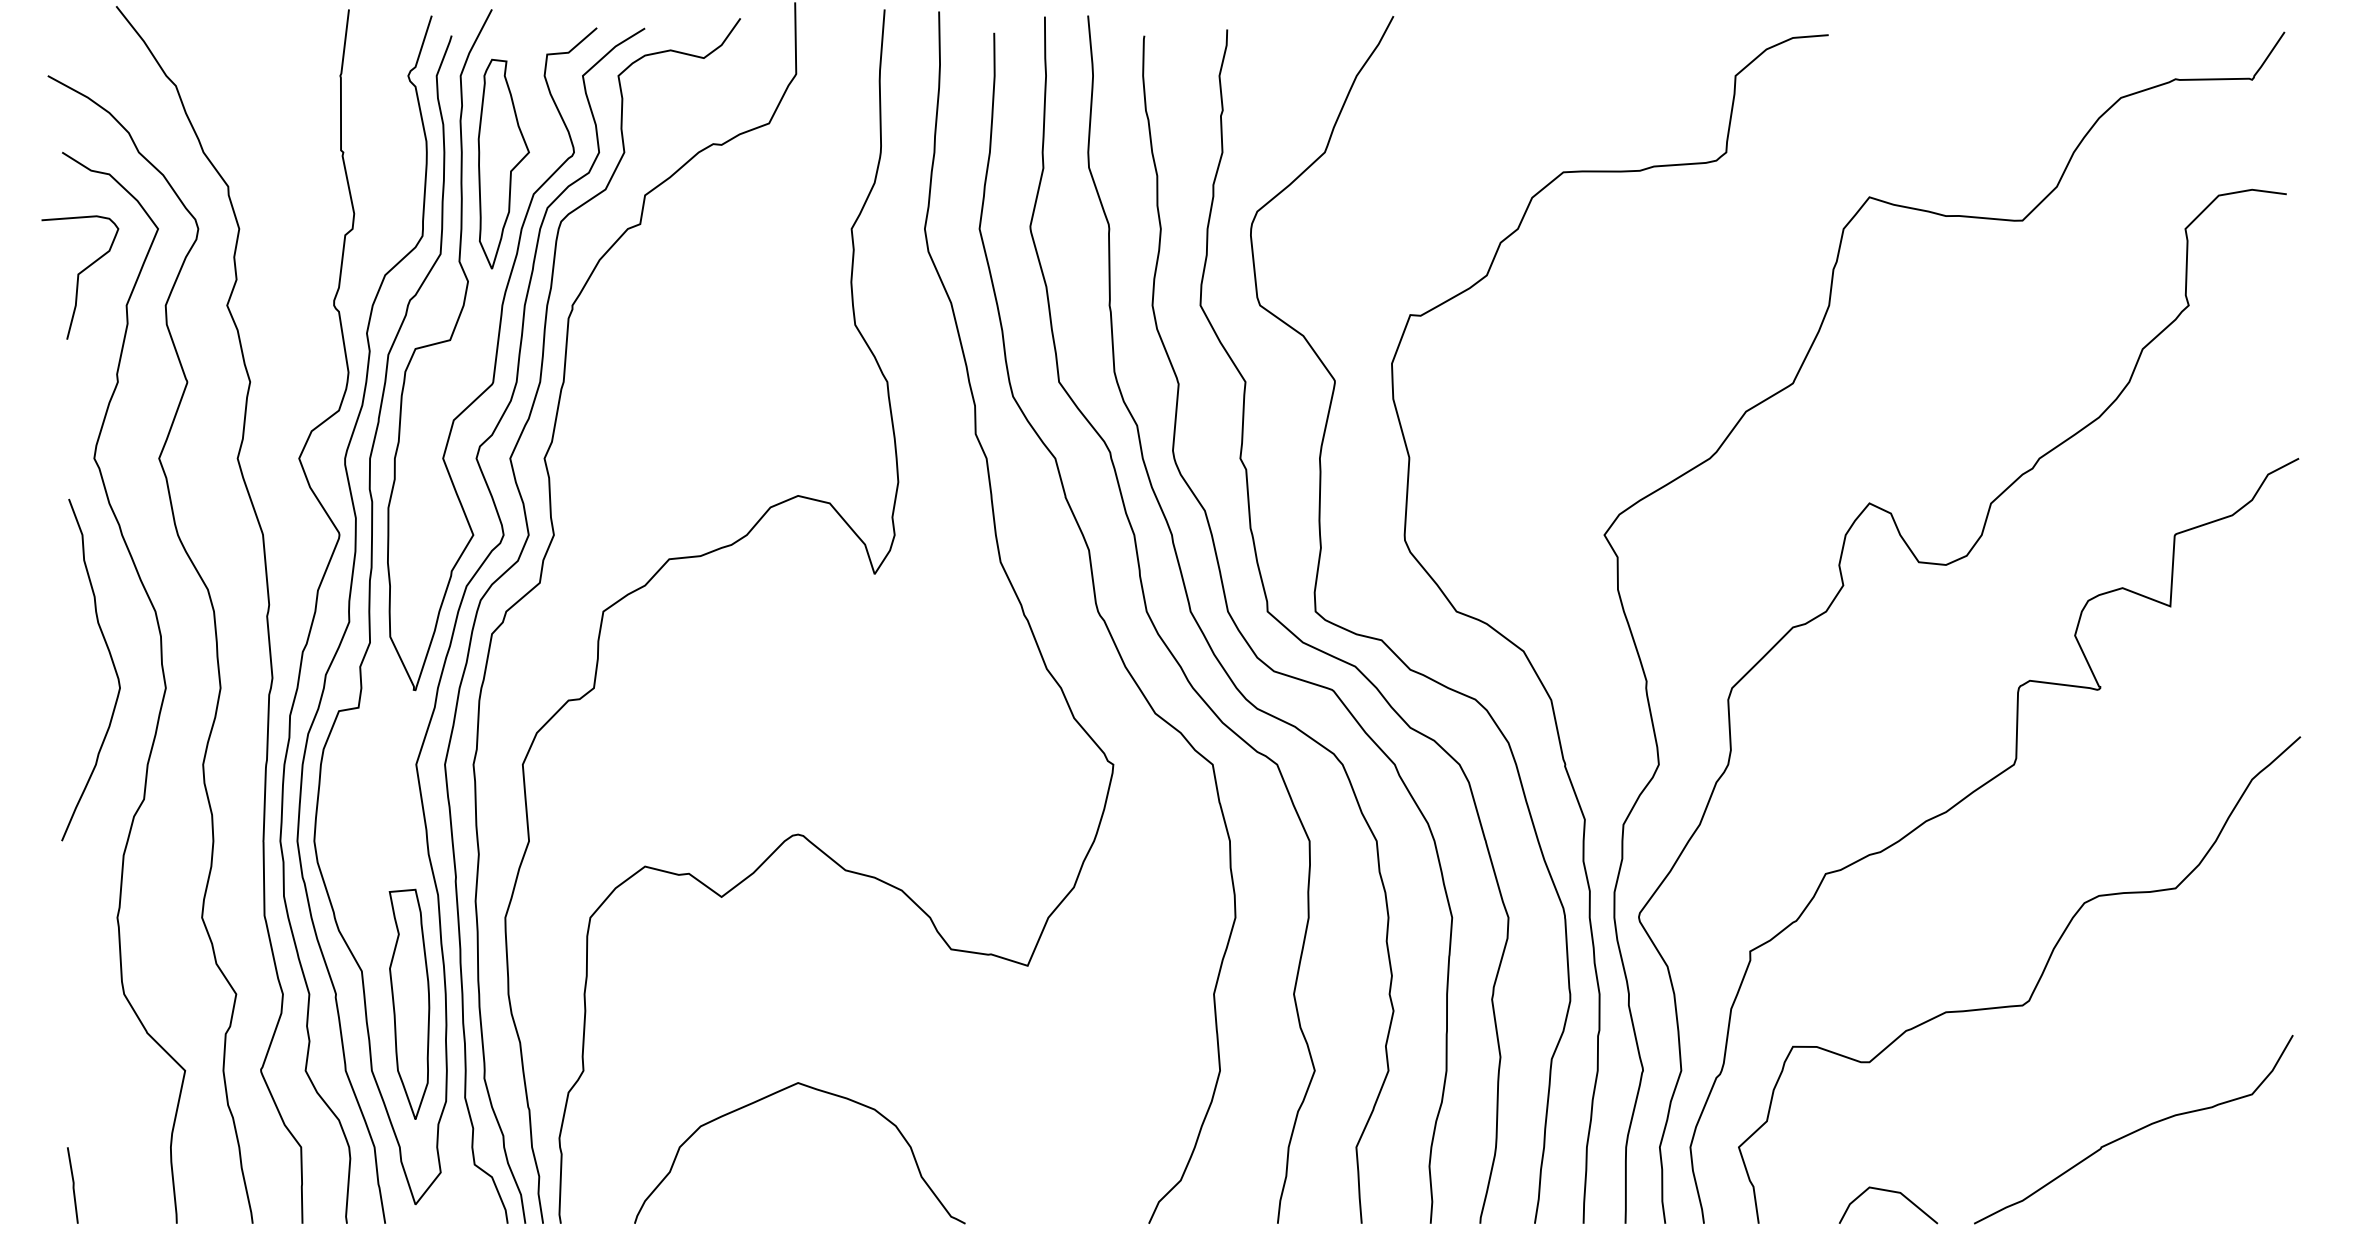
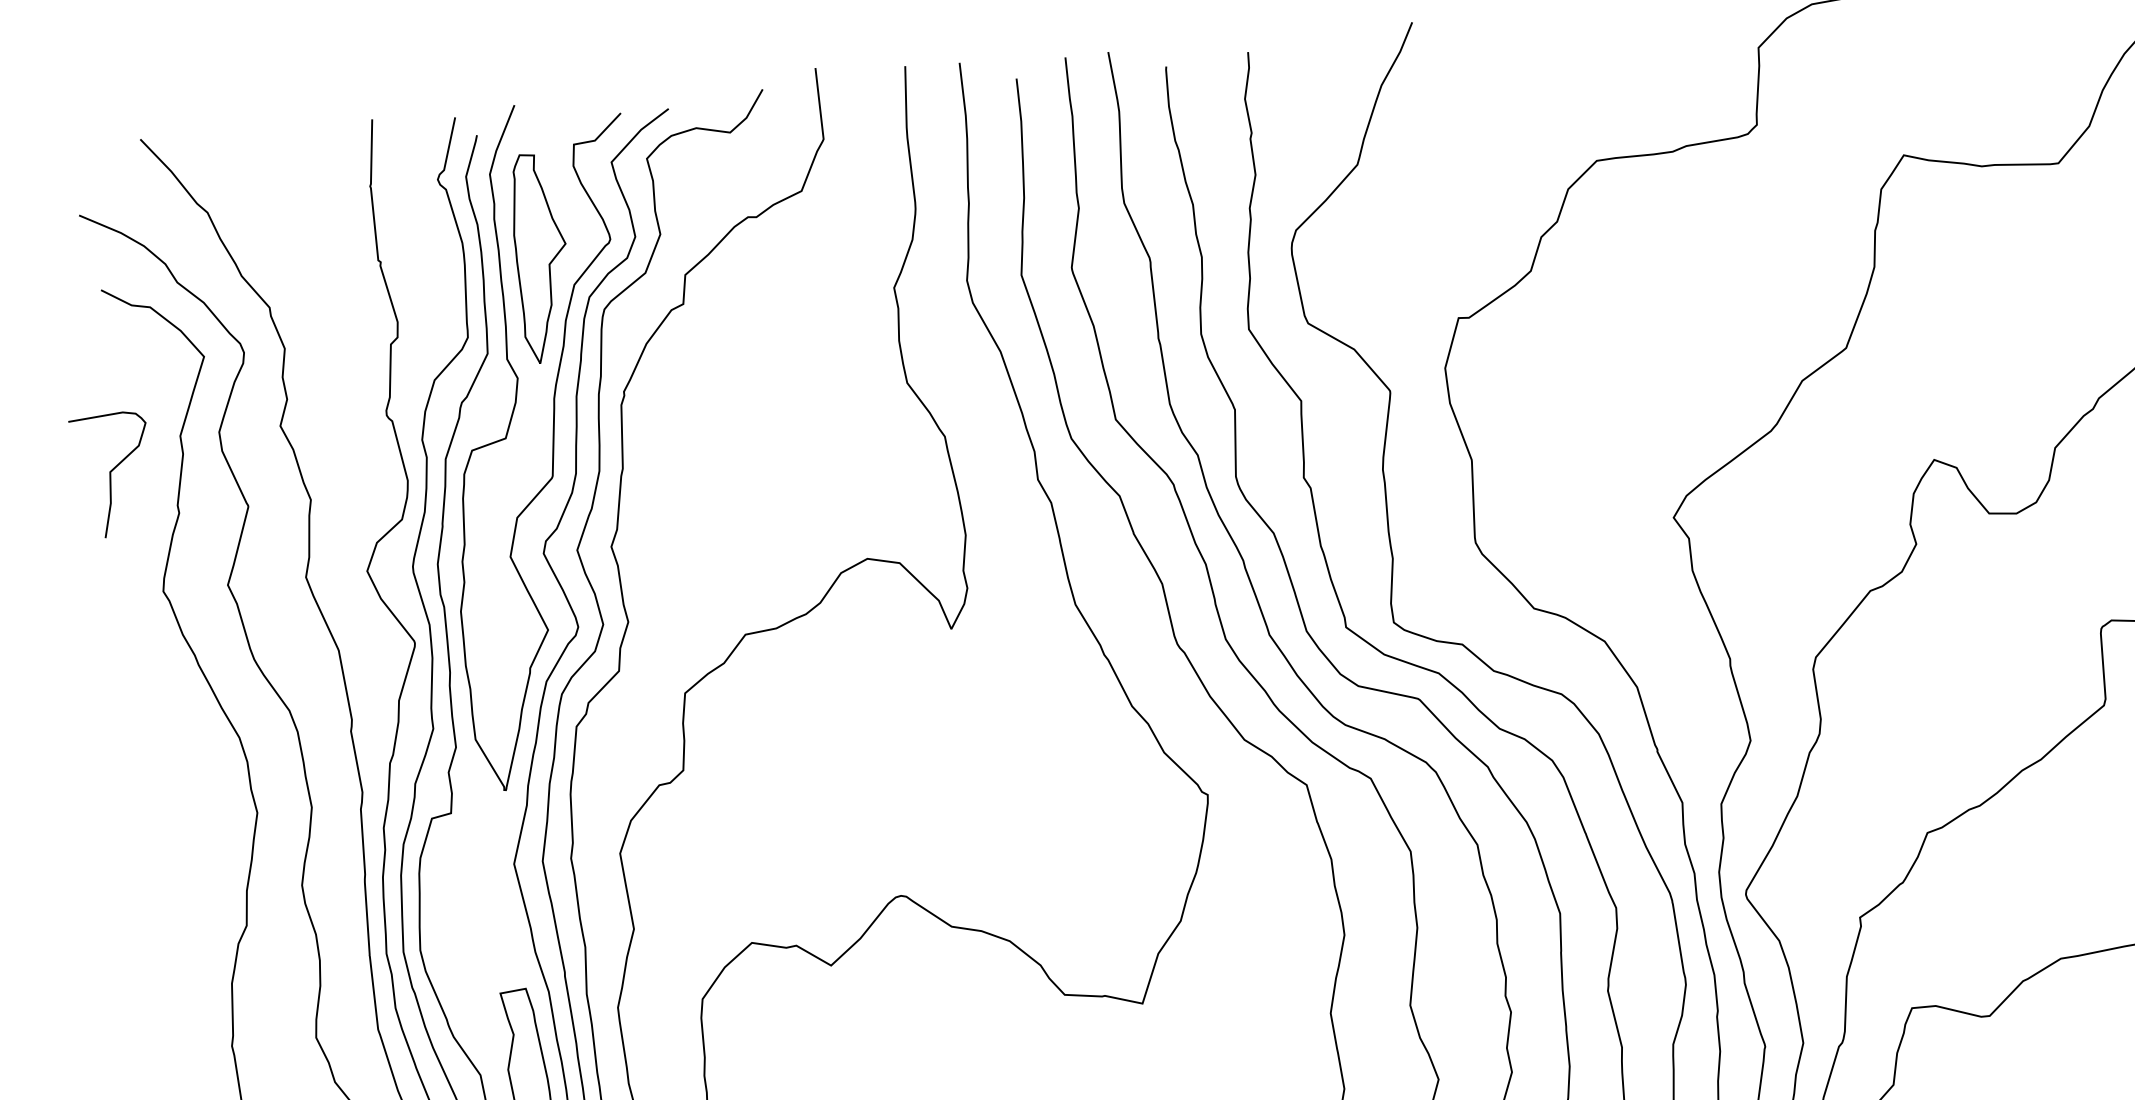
curve: (79, 276) -> (111, 474), moved
curve: (111, 661) -> (200, 791), removed

